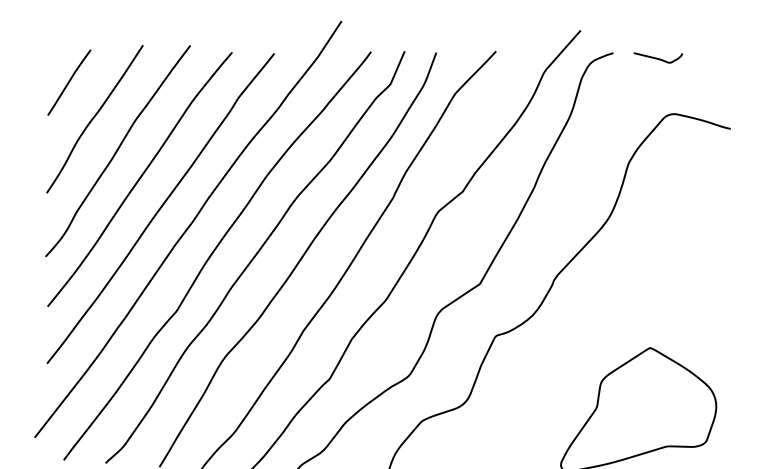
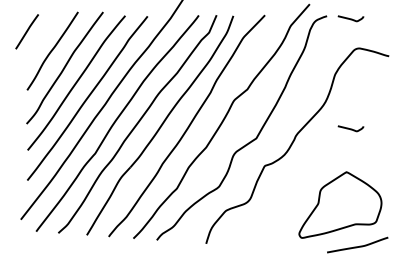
line: (68, 82) -> (26, 31), moved
curve: (657, 265) -> (350, 128), added

